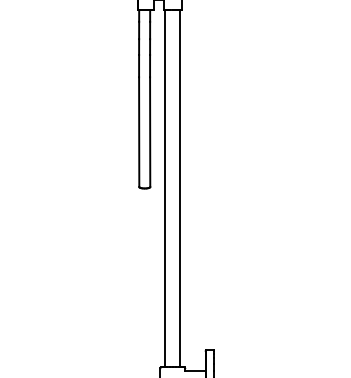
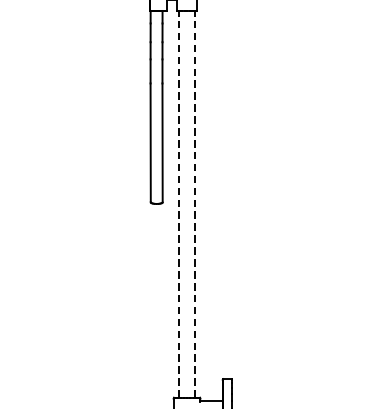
line: (165, 188) -> (179, 203), solid -> dashed
line: (180, 188) -> (195, 203), solid -> dashed

